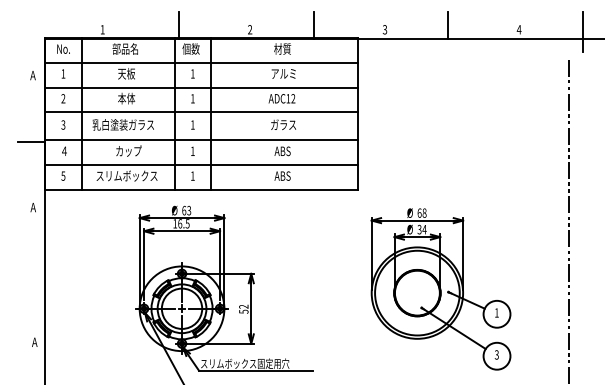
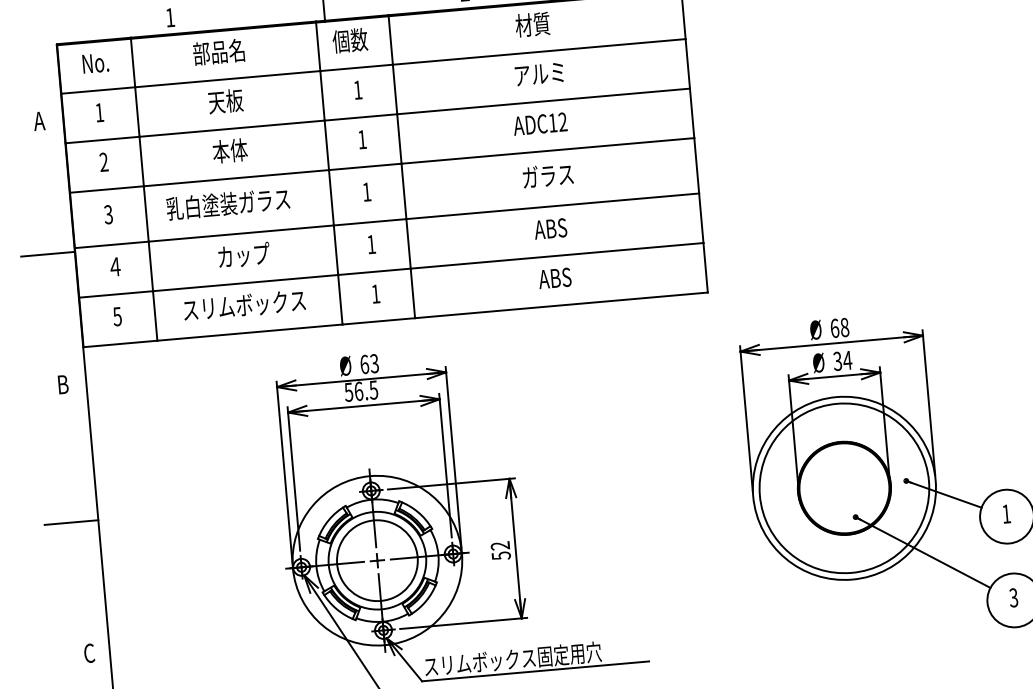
text: (32, 207) -> (61, 384), A -> B
text: (175, 223) -> (349, 391), 16.5 -> 56.5
line: (31, 276) -> (71, 522), added
text: (34, 342) -> (88, 653), A -> C

